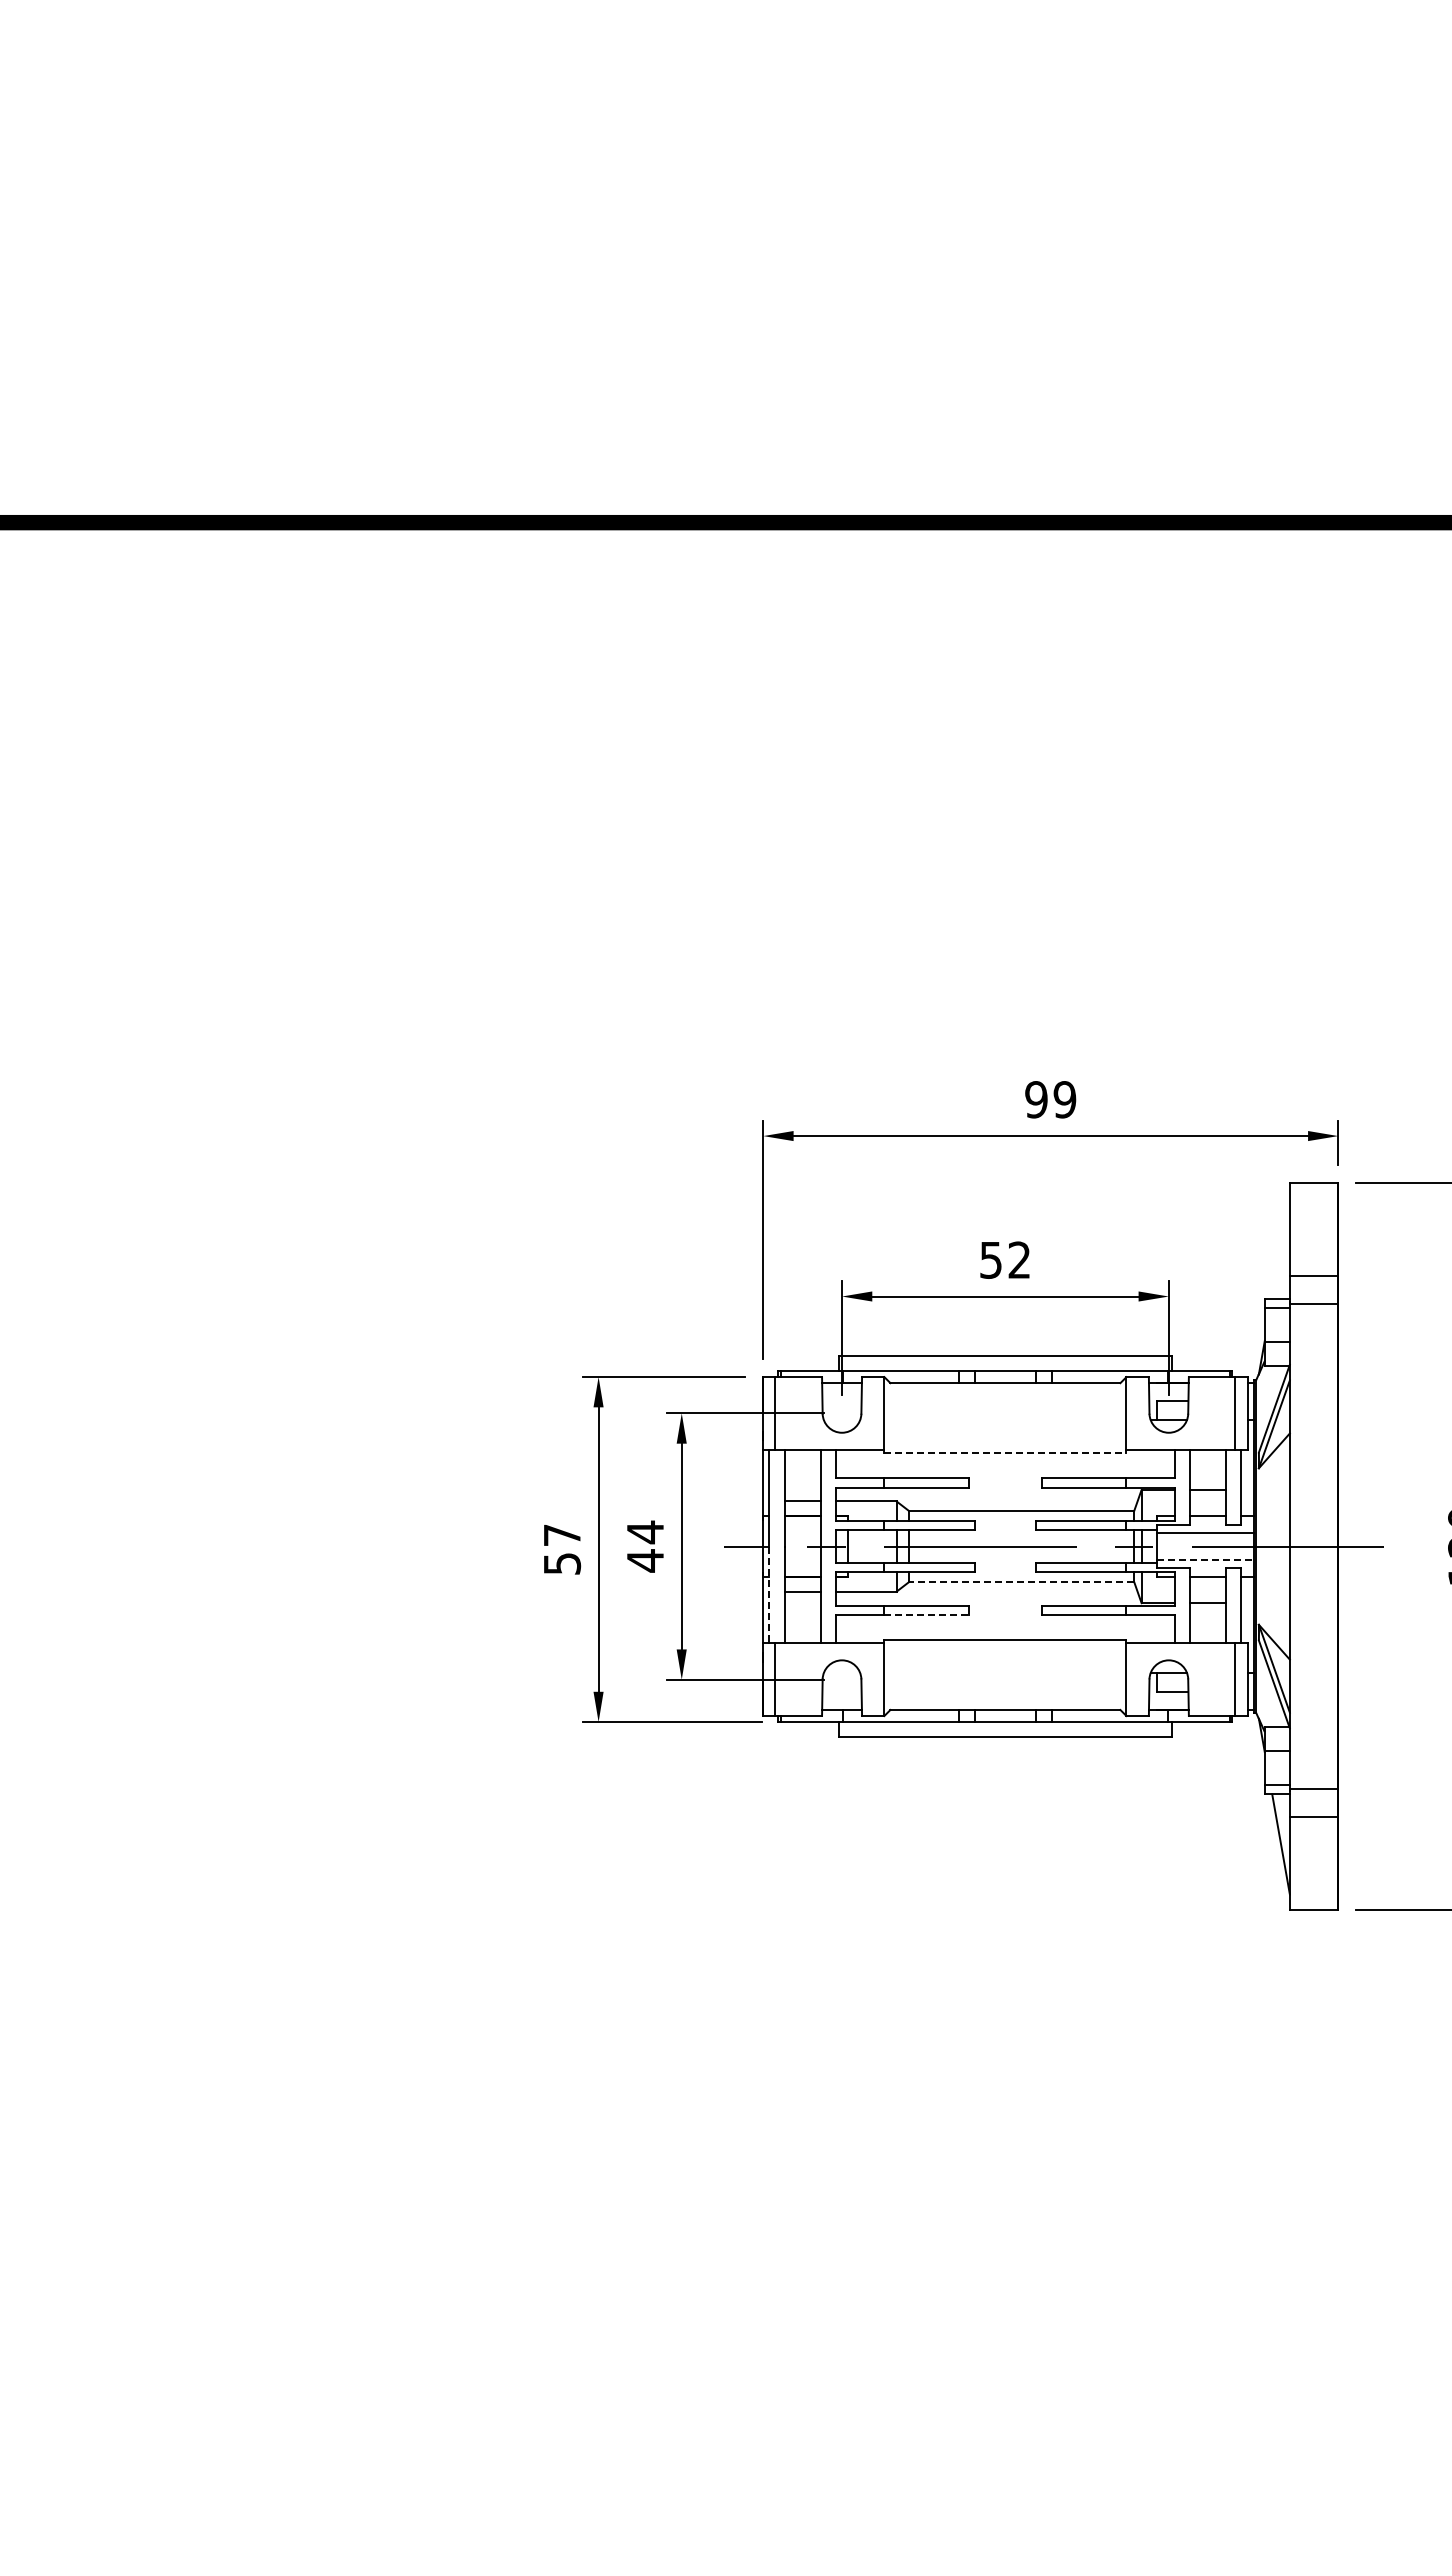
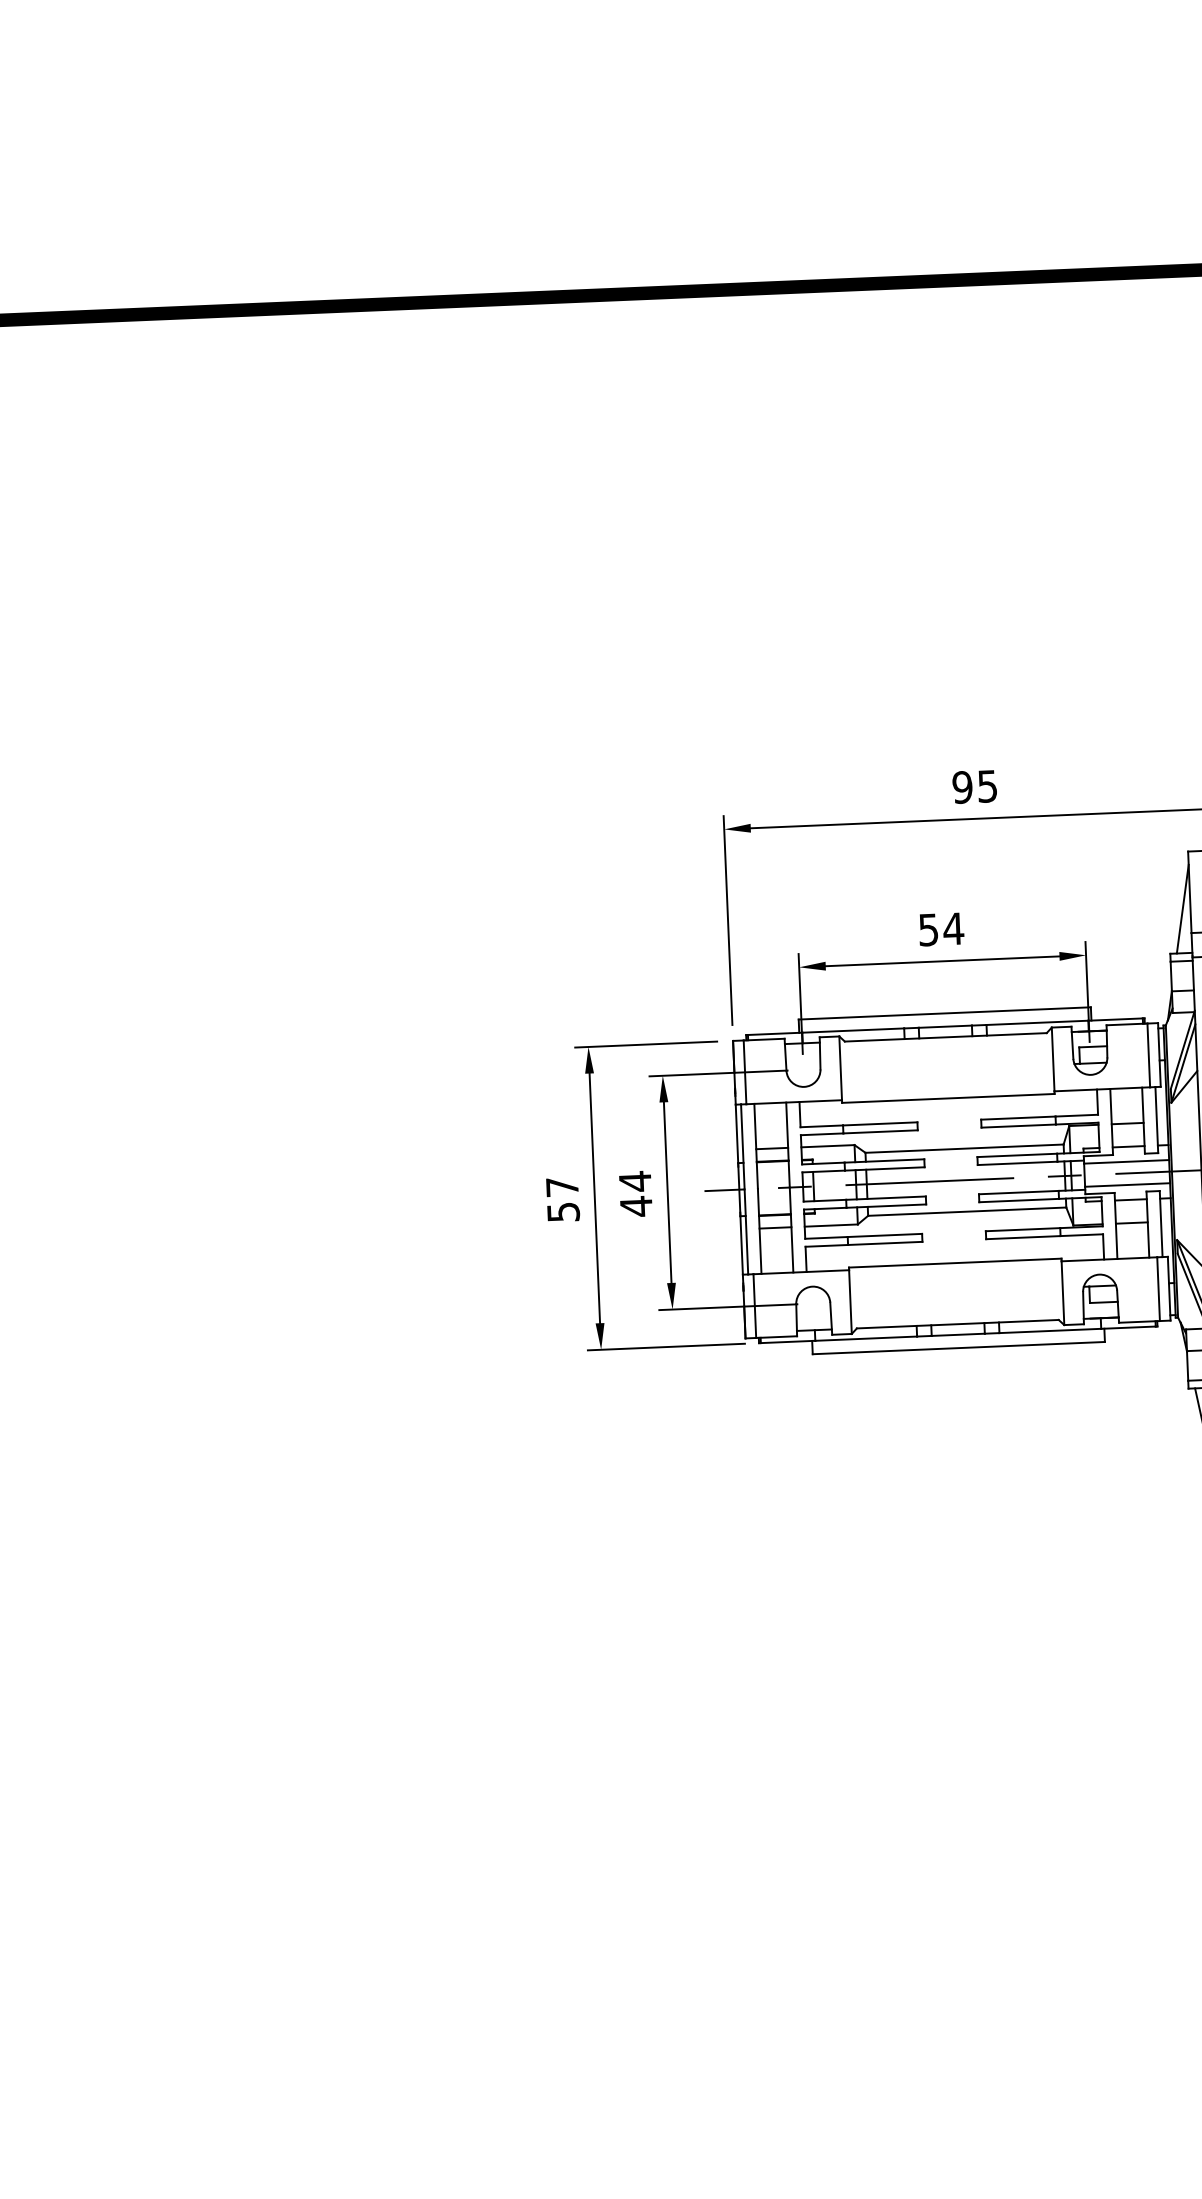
text: (1064, 1099) -> (987, 786), 99 -> 95
line: (1280, 1248) -> (1182, 909), added
text: (1019, 1259) -> (953, 928), 52 -> 54
line: (1005, 1452) -> (948, 1098), dashed -> solid
line: (1205, 1559) -> (1127, 1184), dashed -> solid
line: (1021, 1582) -> (967, 1211), dashed -> solid
line: (769, 1595) -> (746, 1232), dashed -> solid
line: (927, 1614) -> (885, 1243), dashed -> solid

